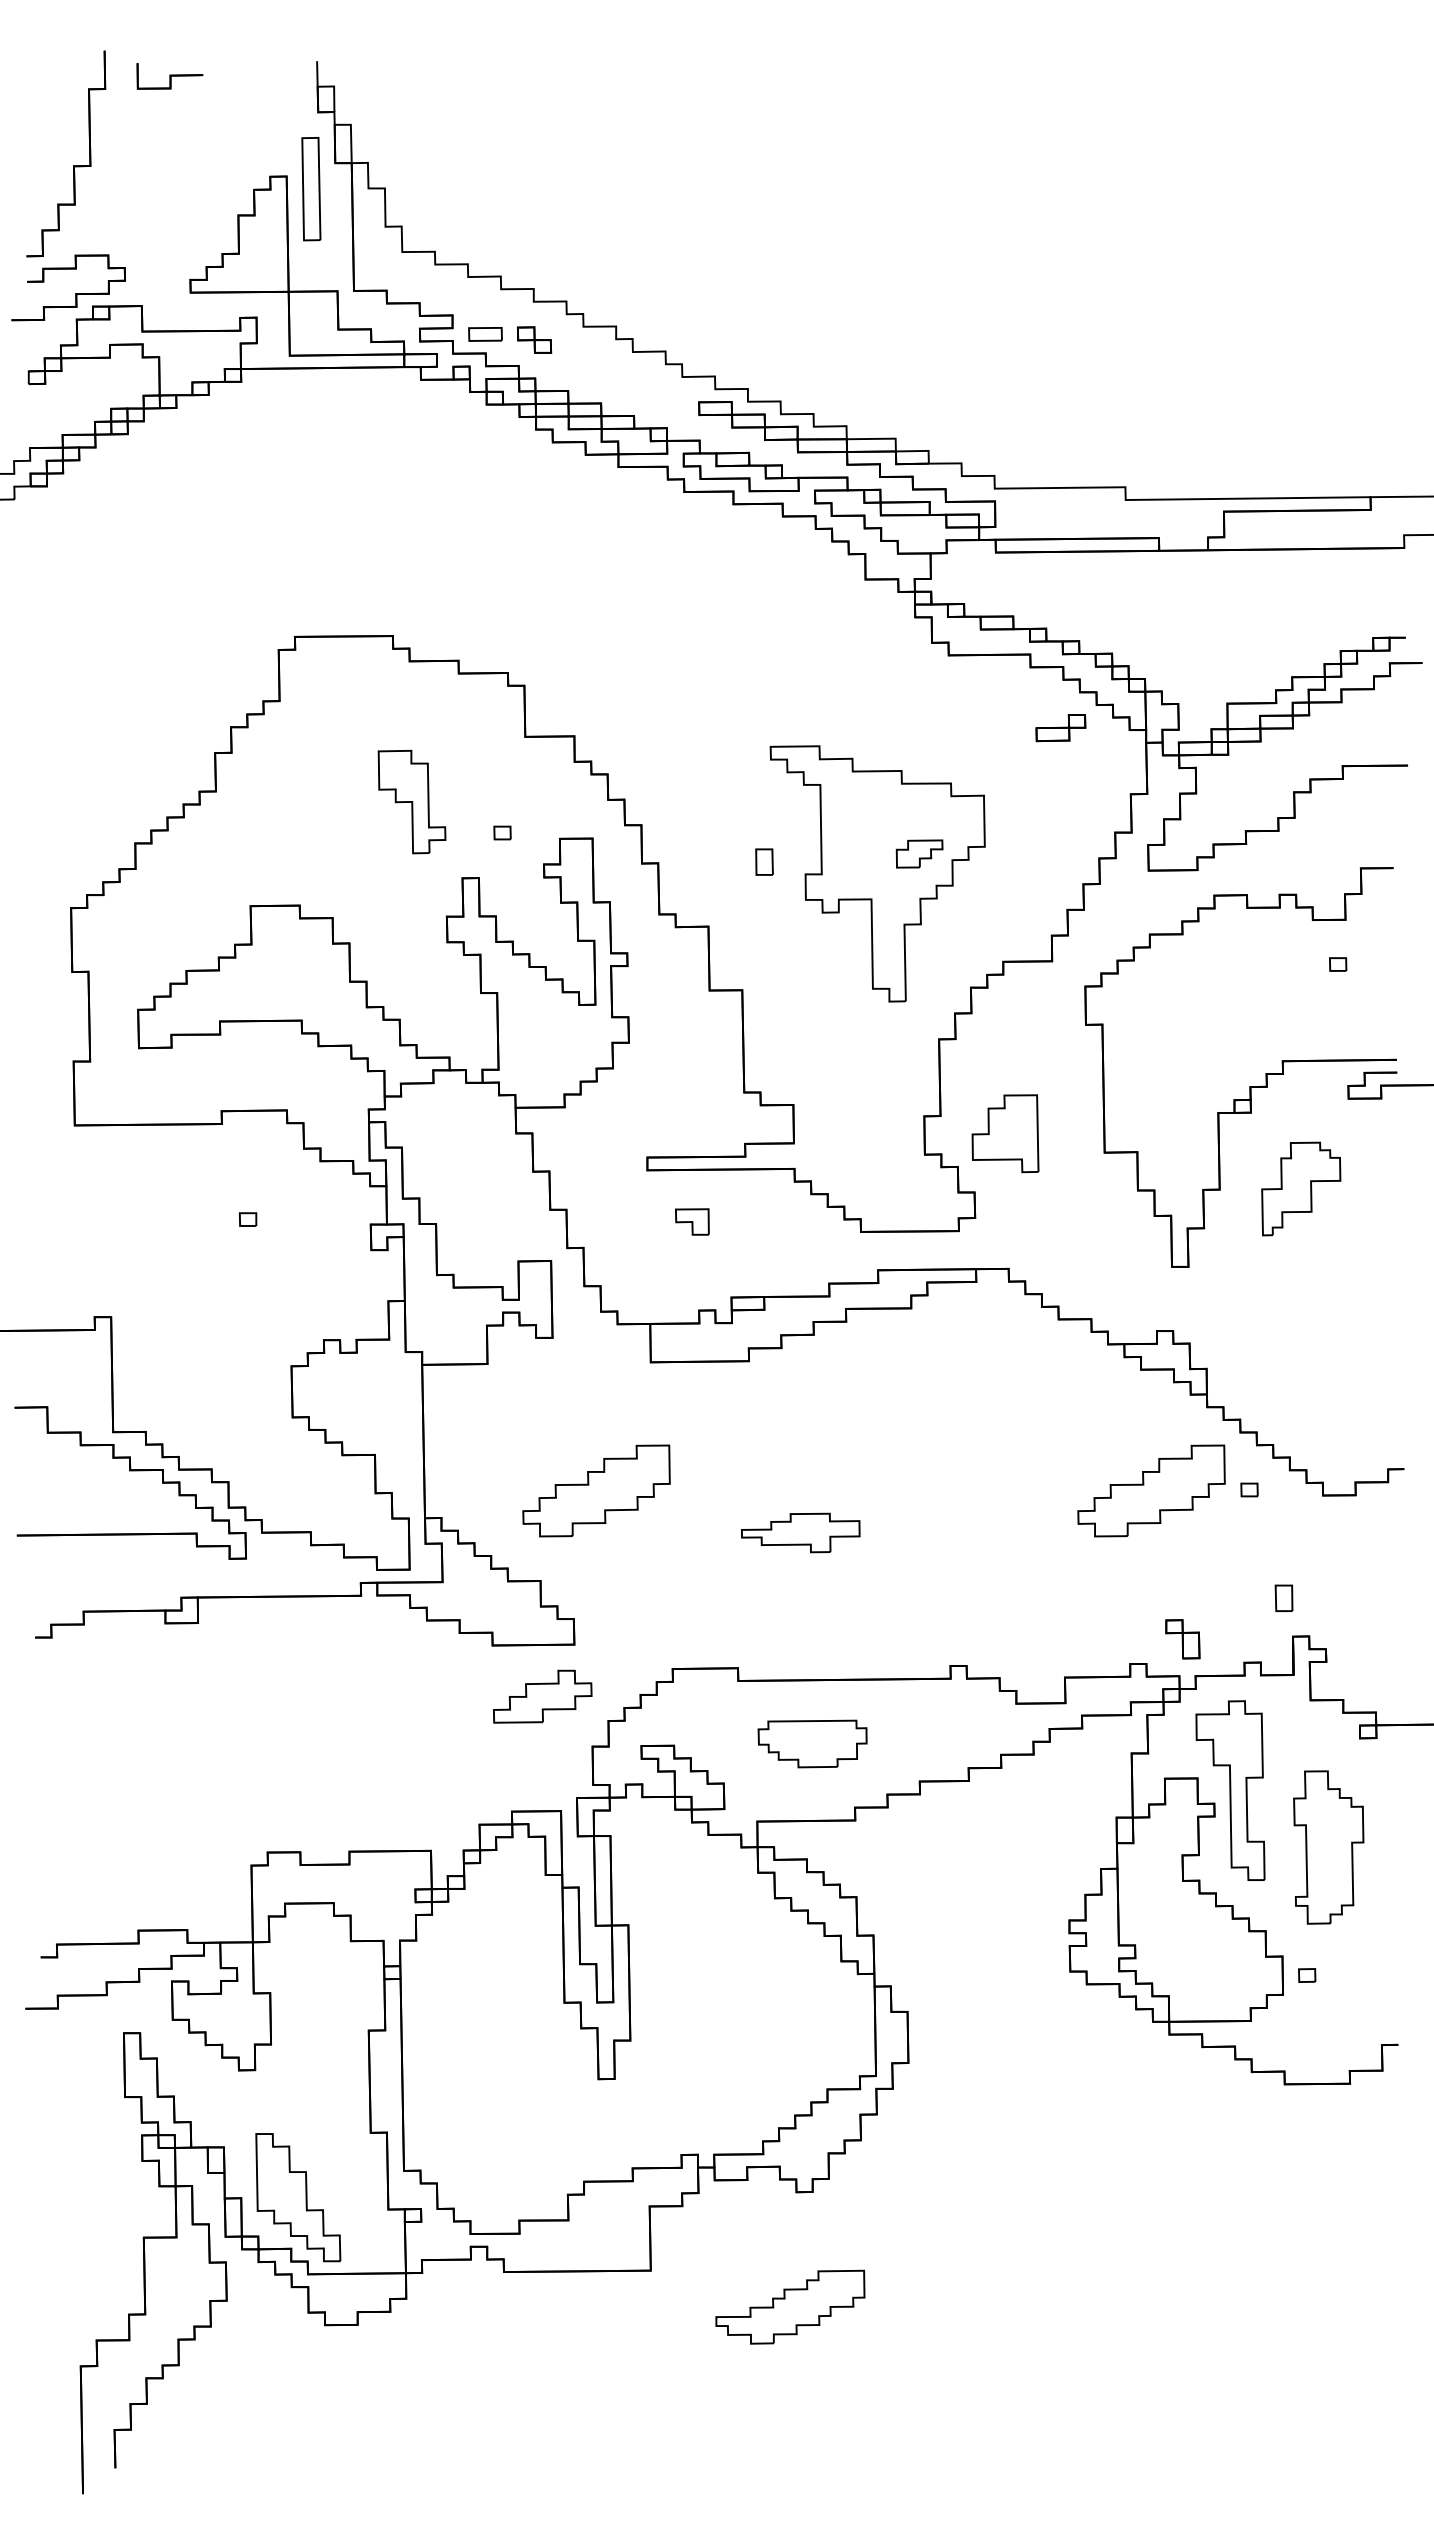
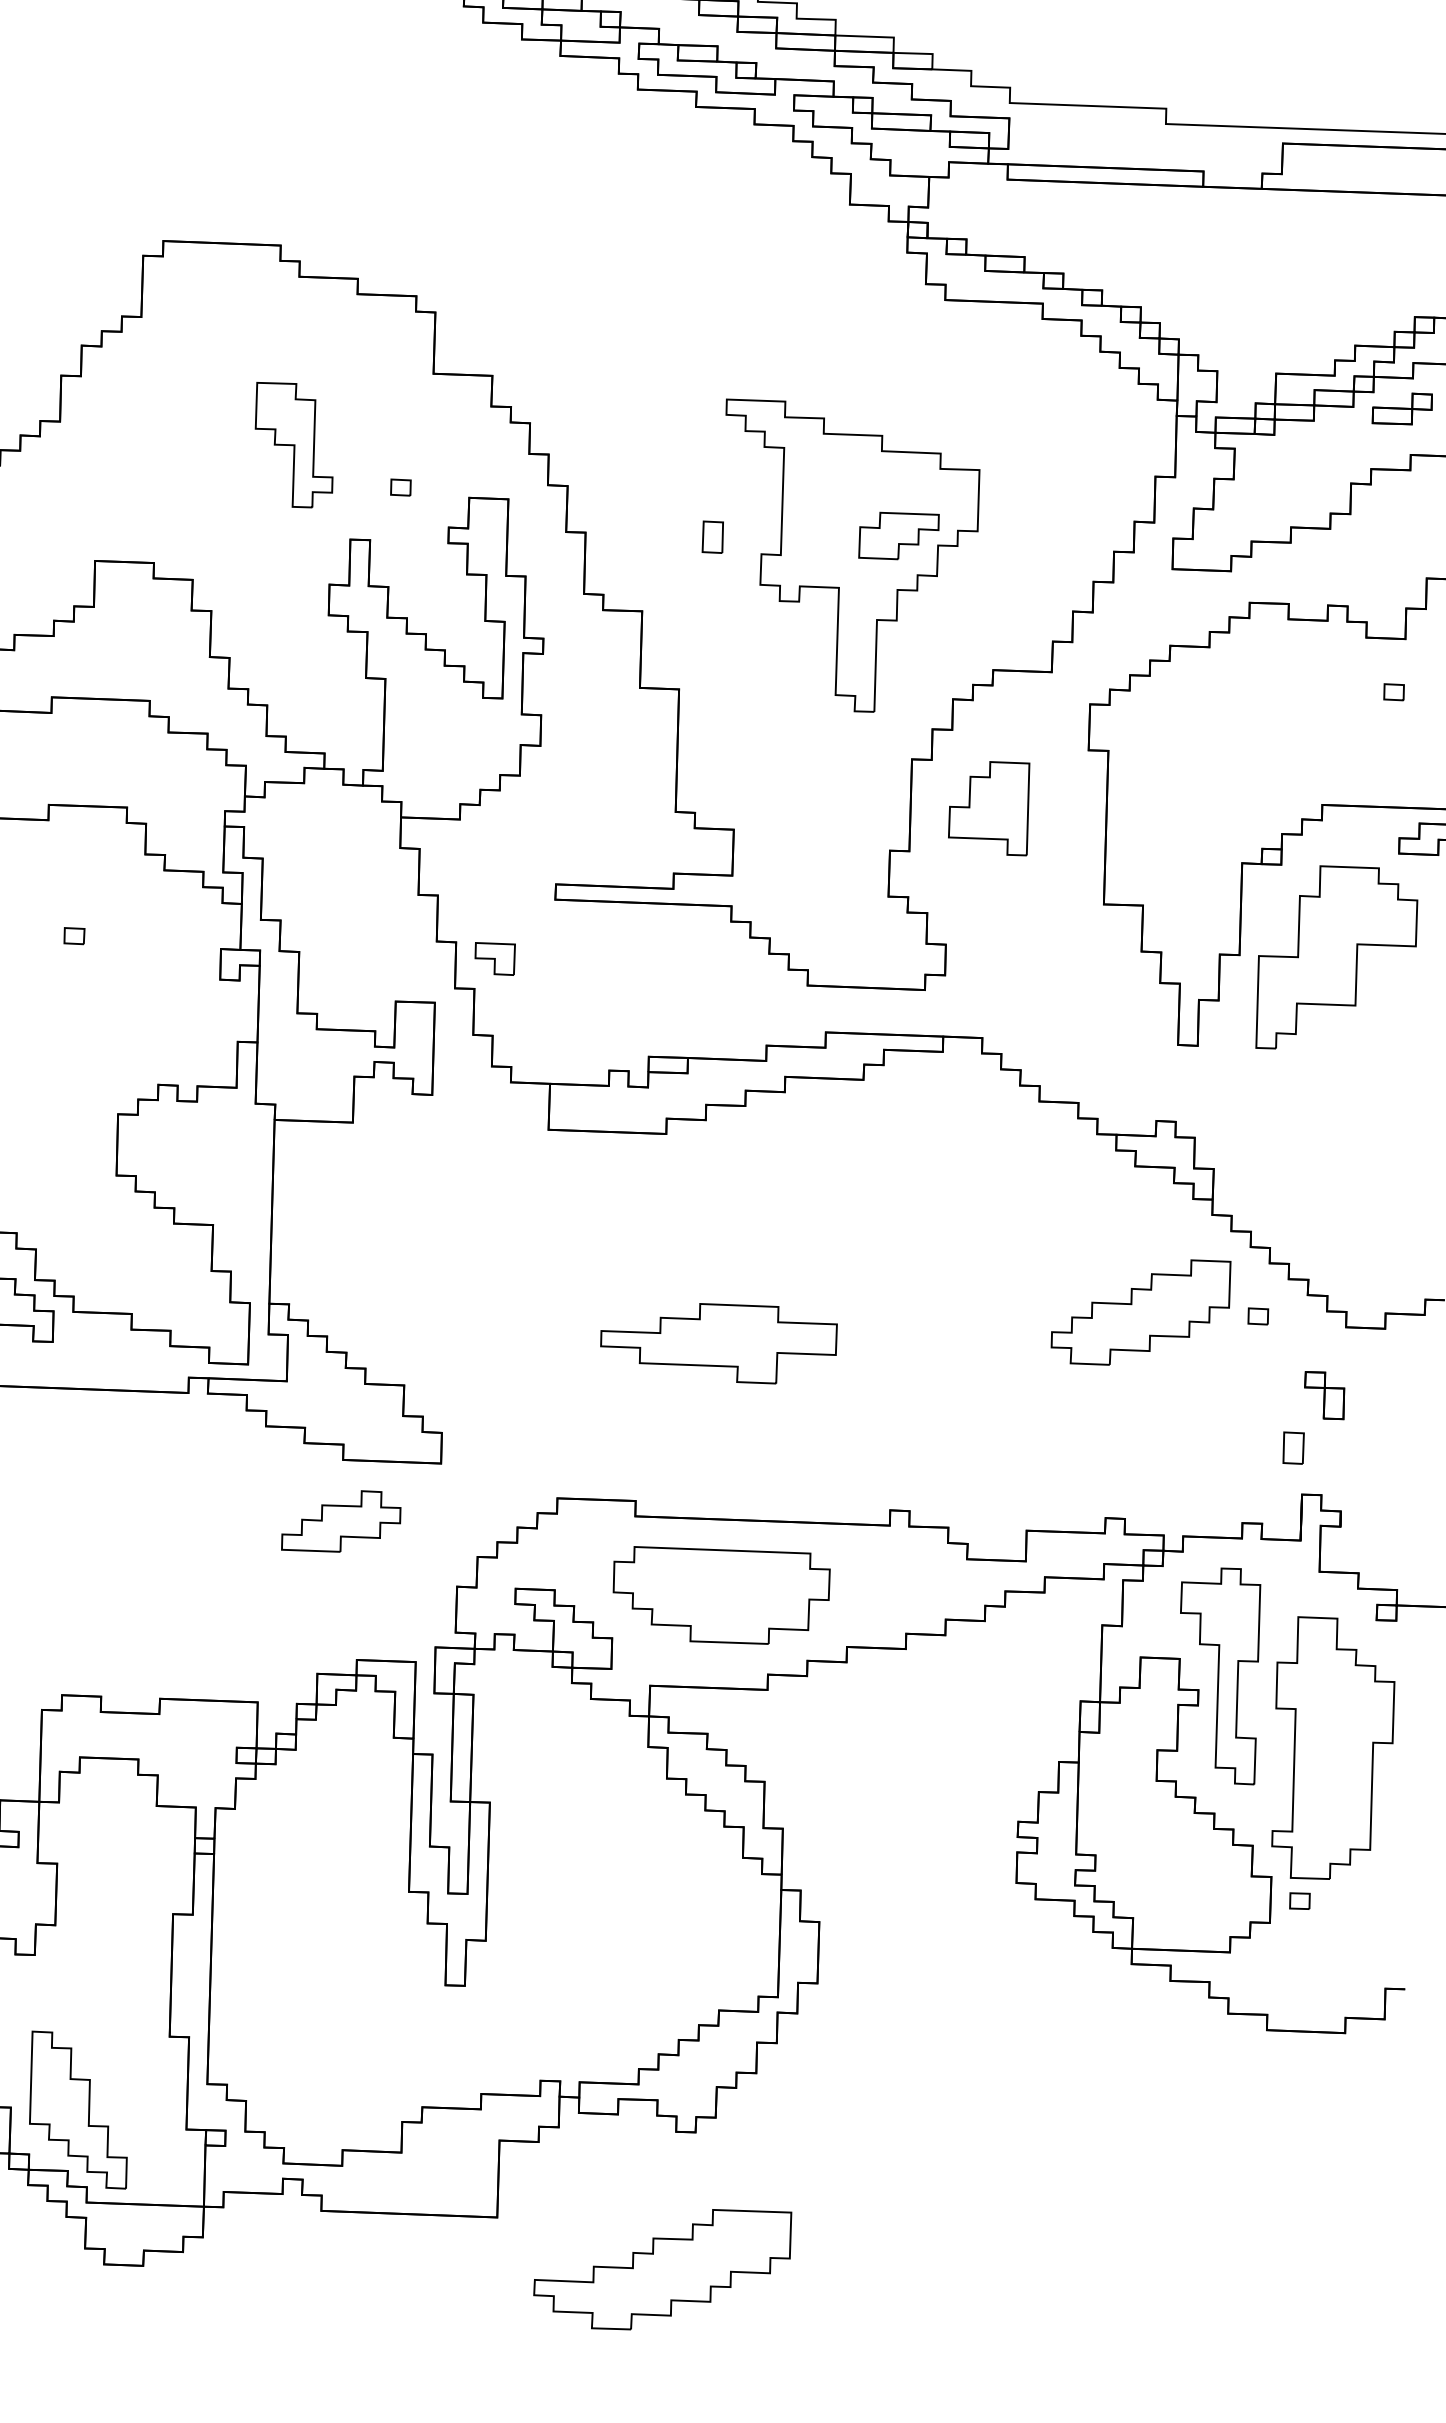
part: (1060, 728) -> (1401, 409), moved
part: (919, 853) -> (899, 535), size x1.43
part: (1005, 1133) -> (989, 807), moved
part: (1301, 1188) -> (1337, 958), size x1.67
part: (692, 1221) -> (495, 958), moved
part: (596, 1490) -> (476, 1280), removed
part: (800, 1532) -> (718, 1342), size x1.67
part: (1182, 1639) -> (1324, 1395), moved
part: (542, 1696) -> (341, 1521), moved
part: (812, 1743) -> (720, 1595), size x1.67
part: (1328, 1847) -> (1332, 1749), size x1.43
part: (790, 2307) -> (662, 2269), size x1.43

